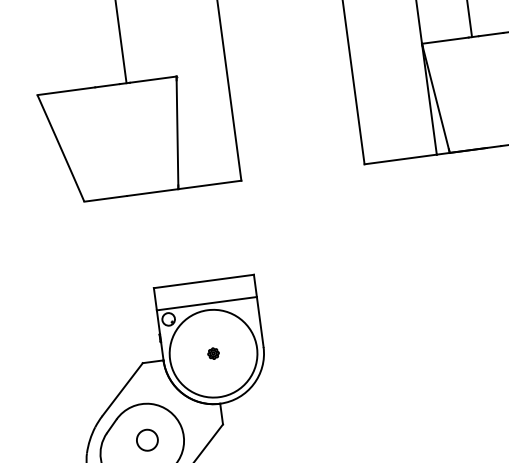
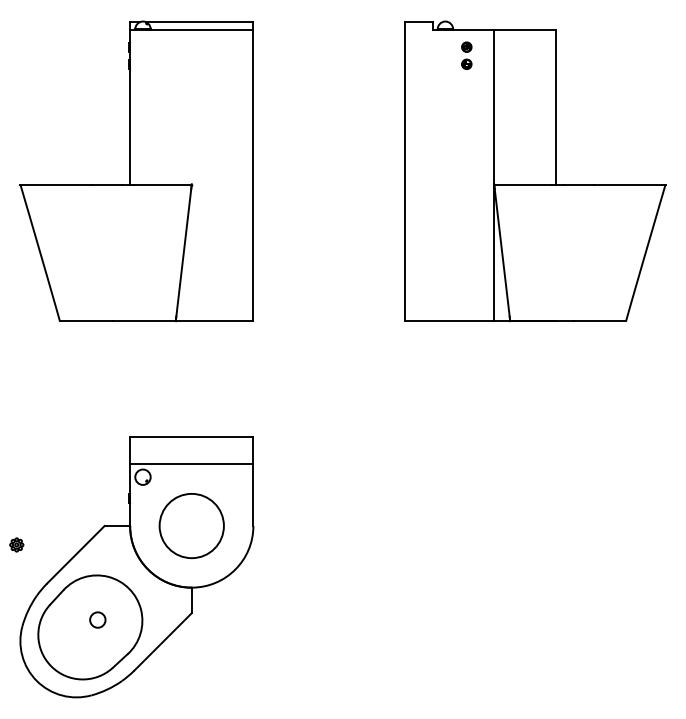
circle: (213, 353) -> (191, 525), size x0.6
part: (213, 353) -> (16, 544), moved
circle: (147, 439) -> (97, 619), size x0.6

